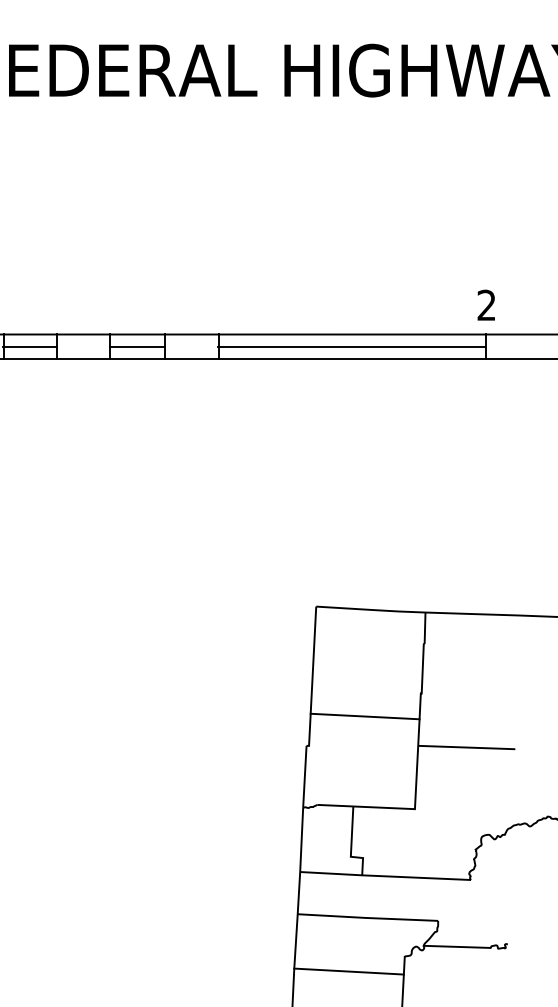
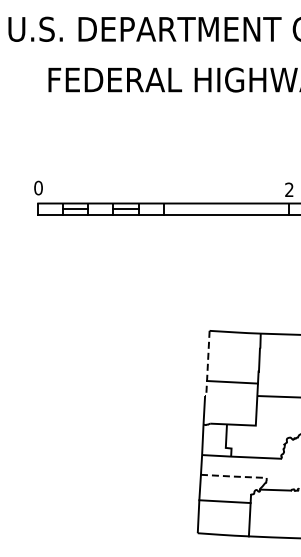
line: (350, 347) -> (225, 209), removed
line: (311, 680) -> (207, 365), solid -> dashed
line: (367, 917) -> (233, 476), solid -> dashed

